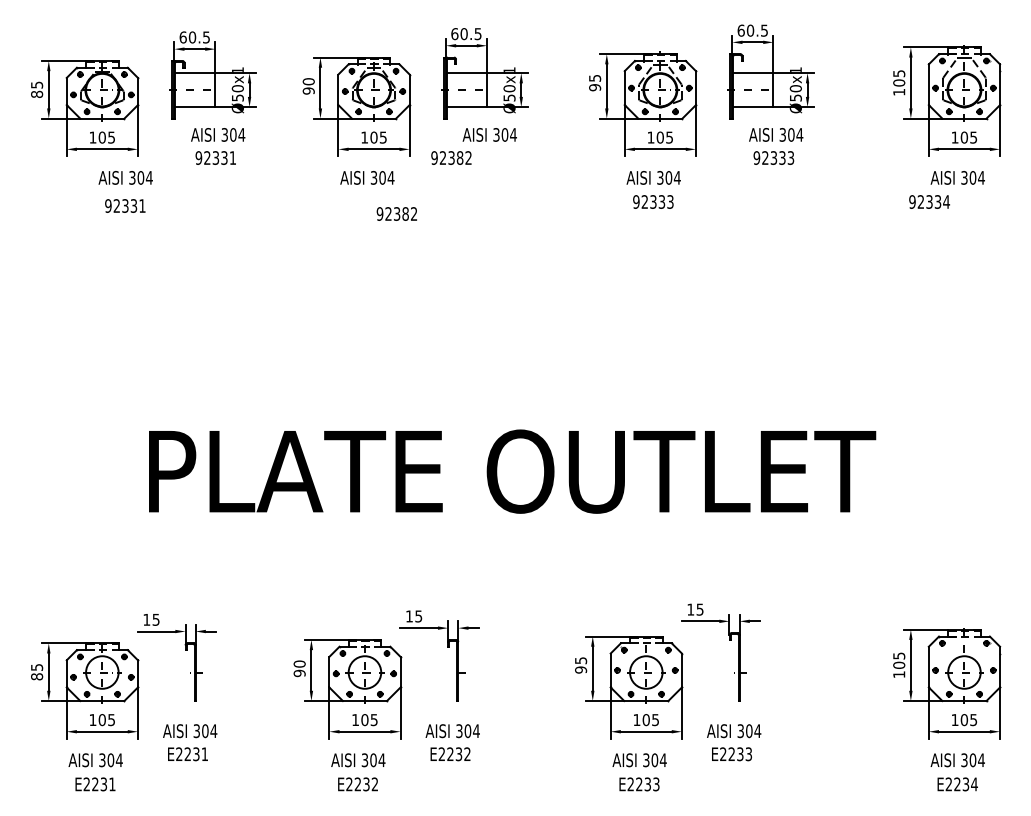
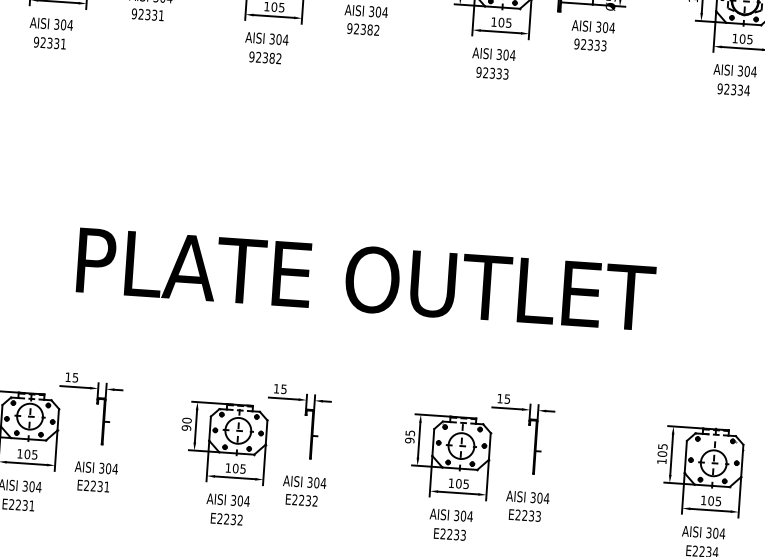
text: (451, 157) -> (363, 29), moved
text: (125, 177) -> (51, 23), moved
text: (929, 201) -> (733, 89), moved
text: (125, 205) -> (50, 42), moved
text: (396, 213) -> (265, 57), moved

